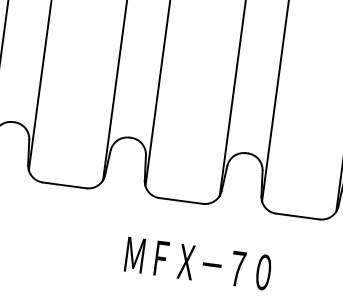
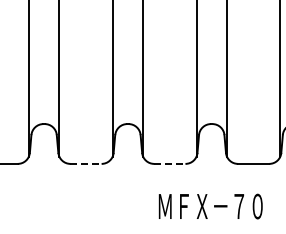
line: (65, 184) -> (86, 163), solid -> dashed
line: (180, 200) -> (169, 163), solid -> dashed
text: (197, 263) -> (210, 206), moved

